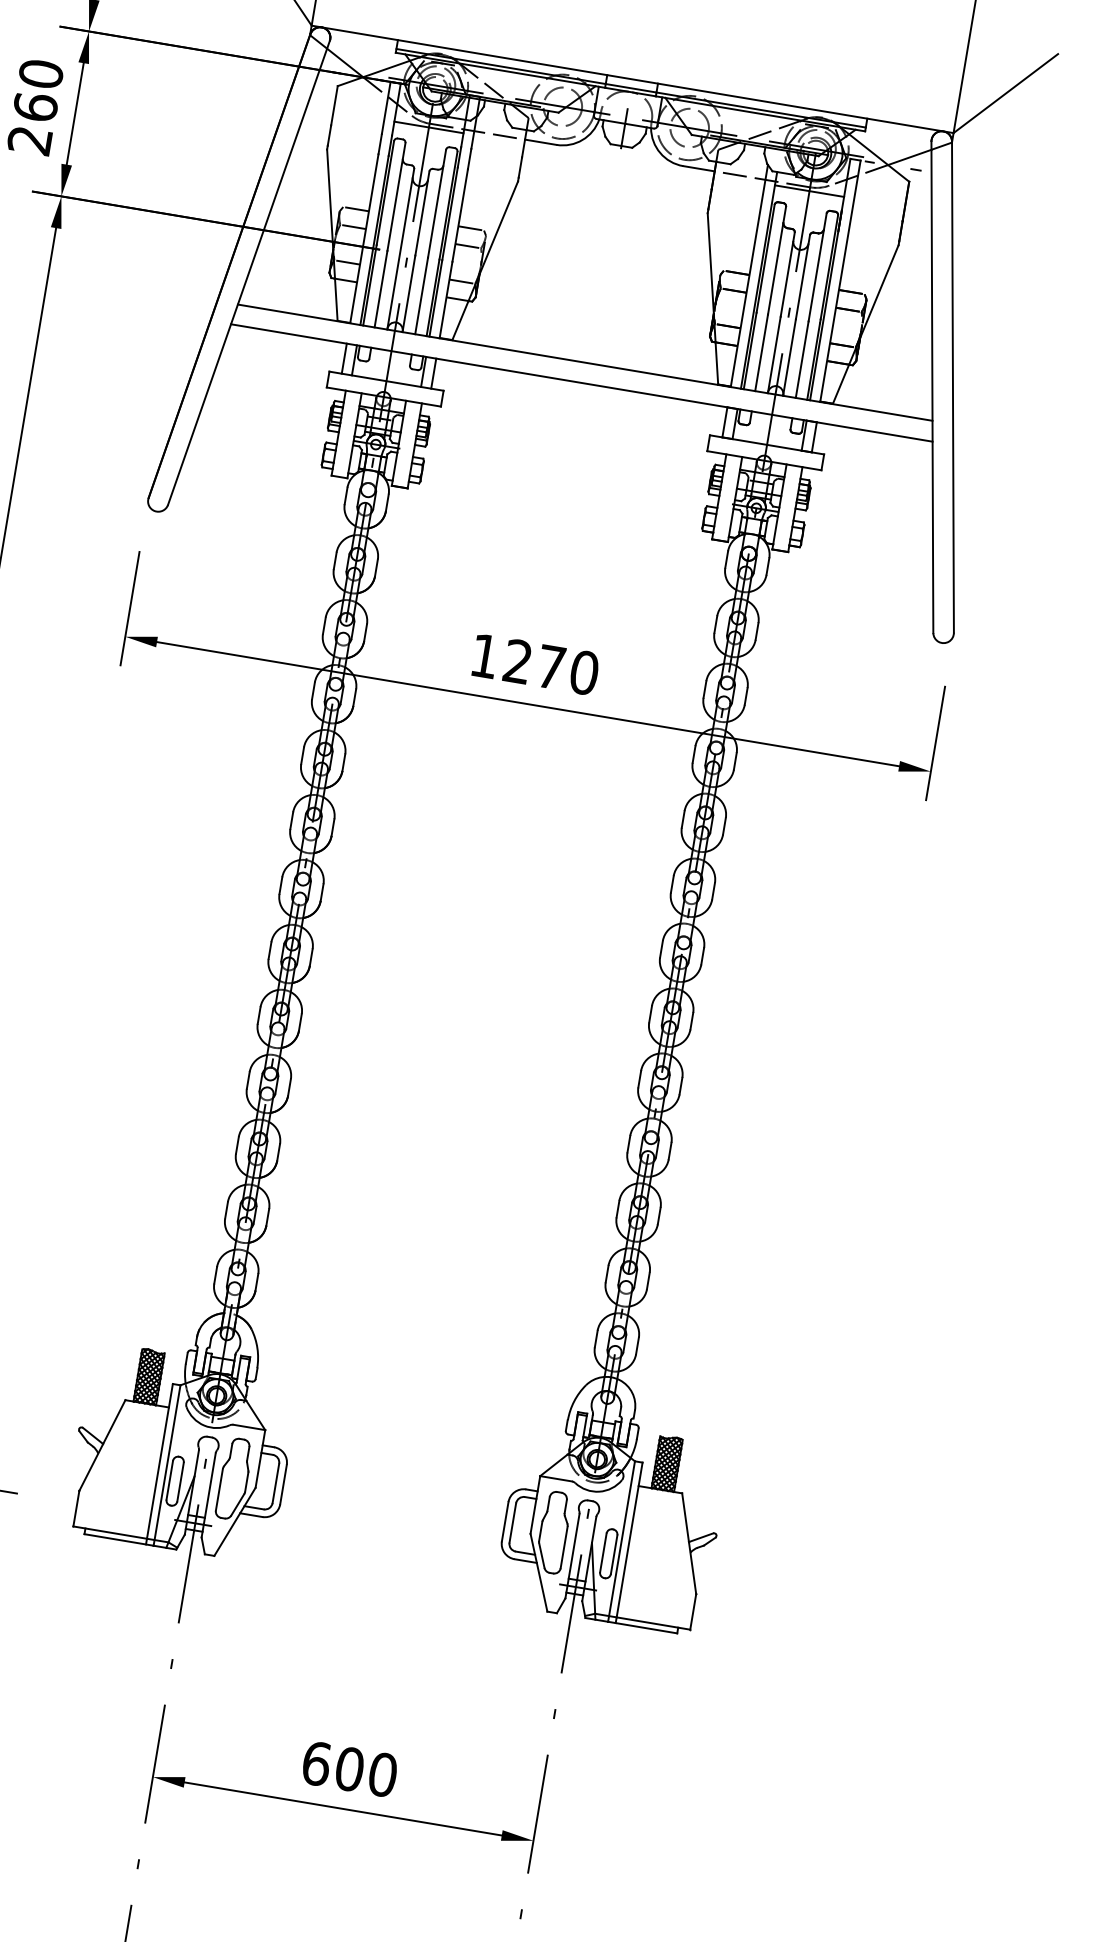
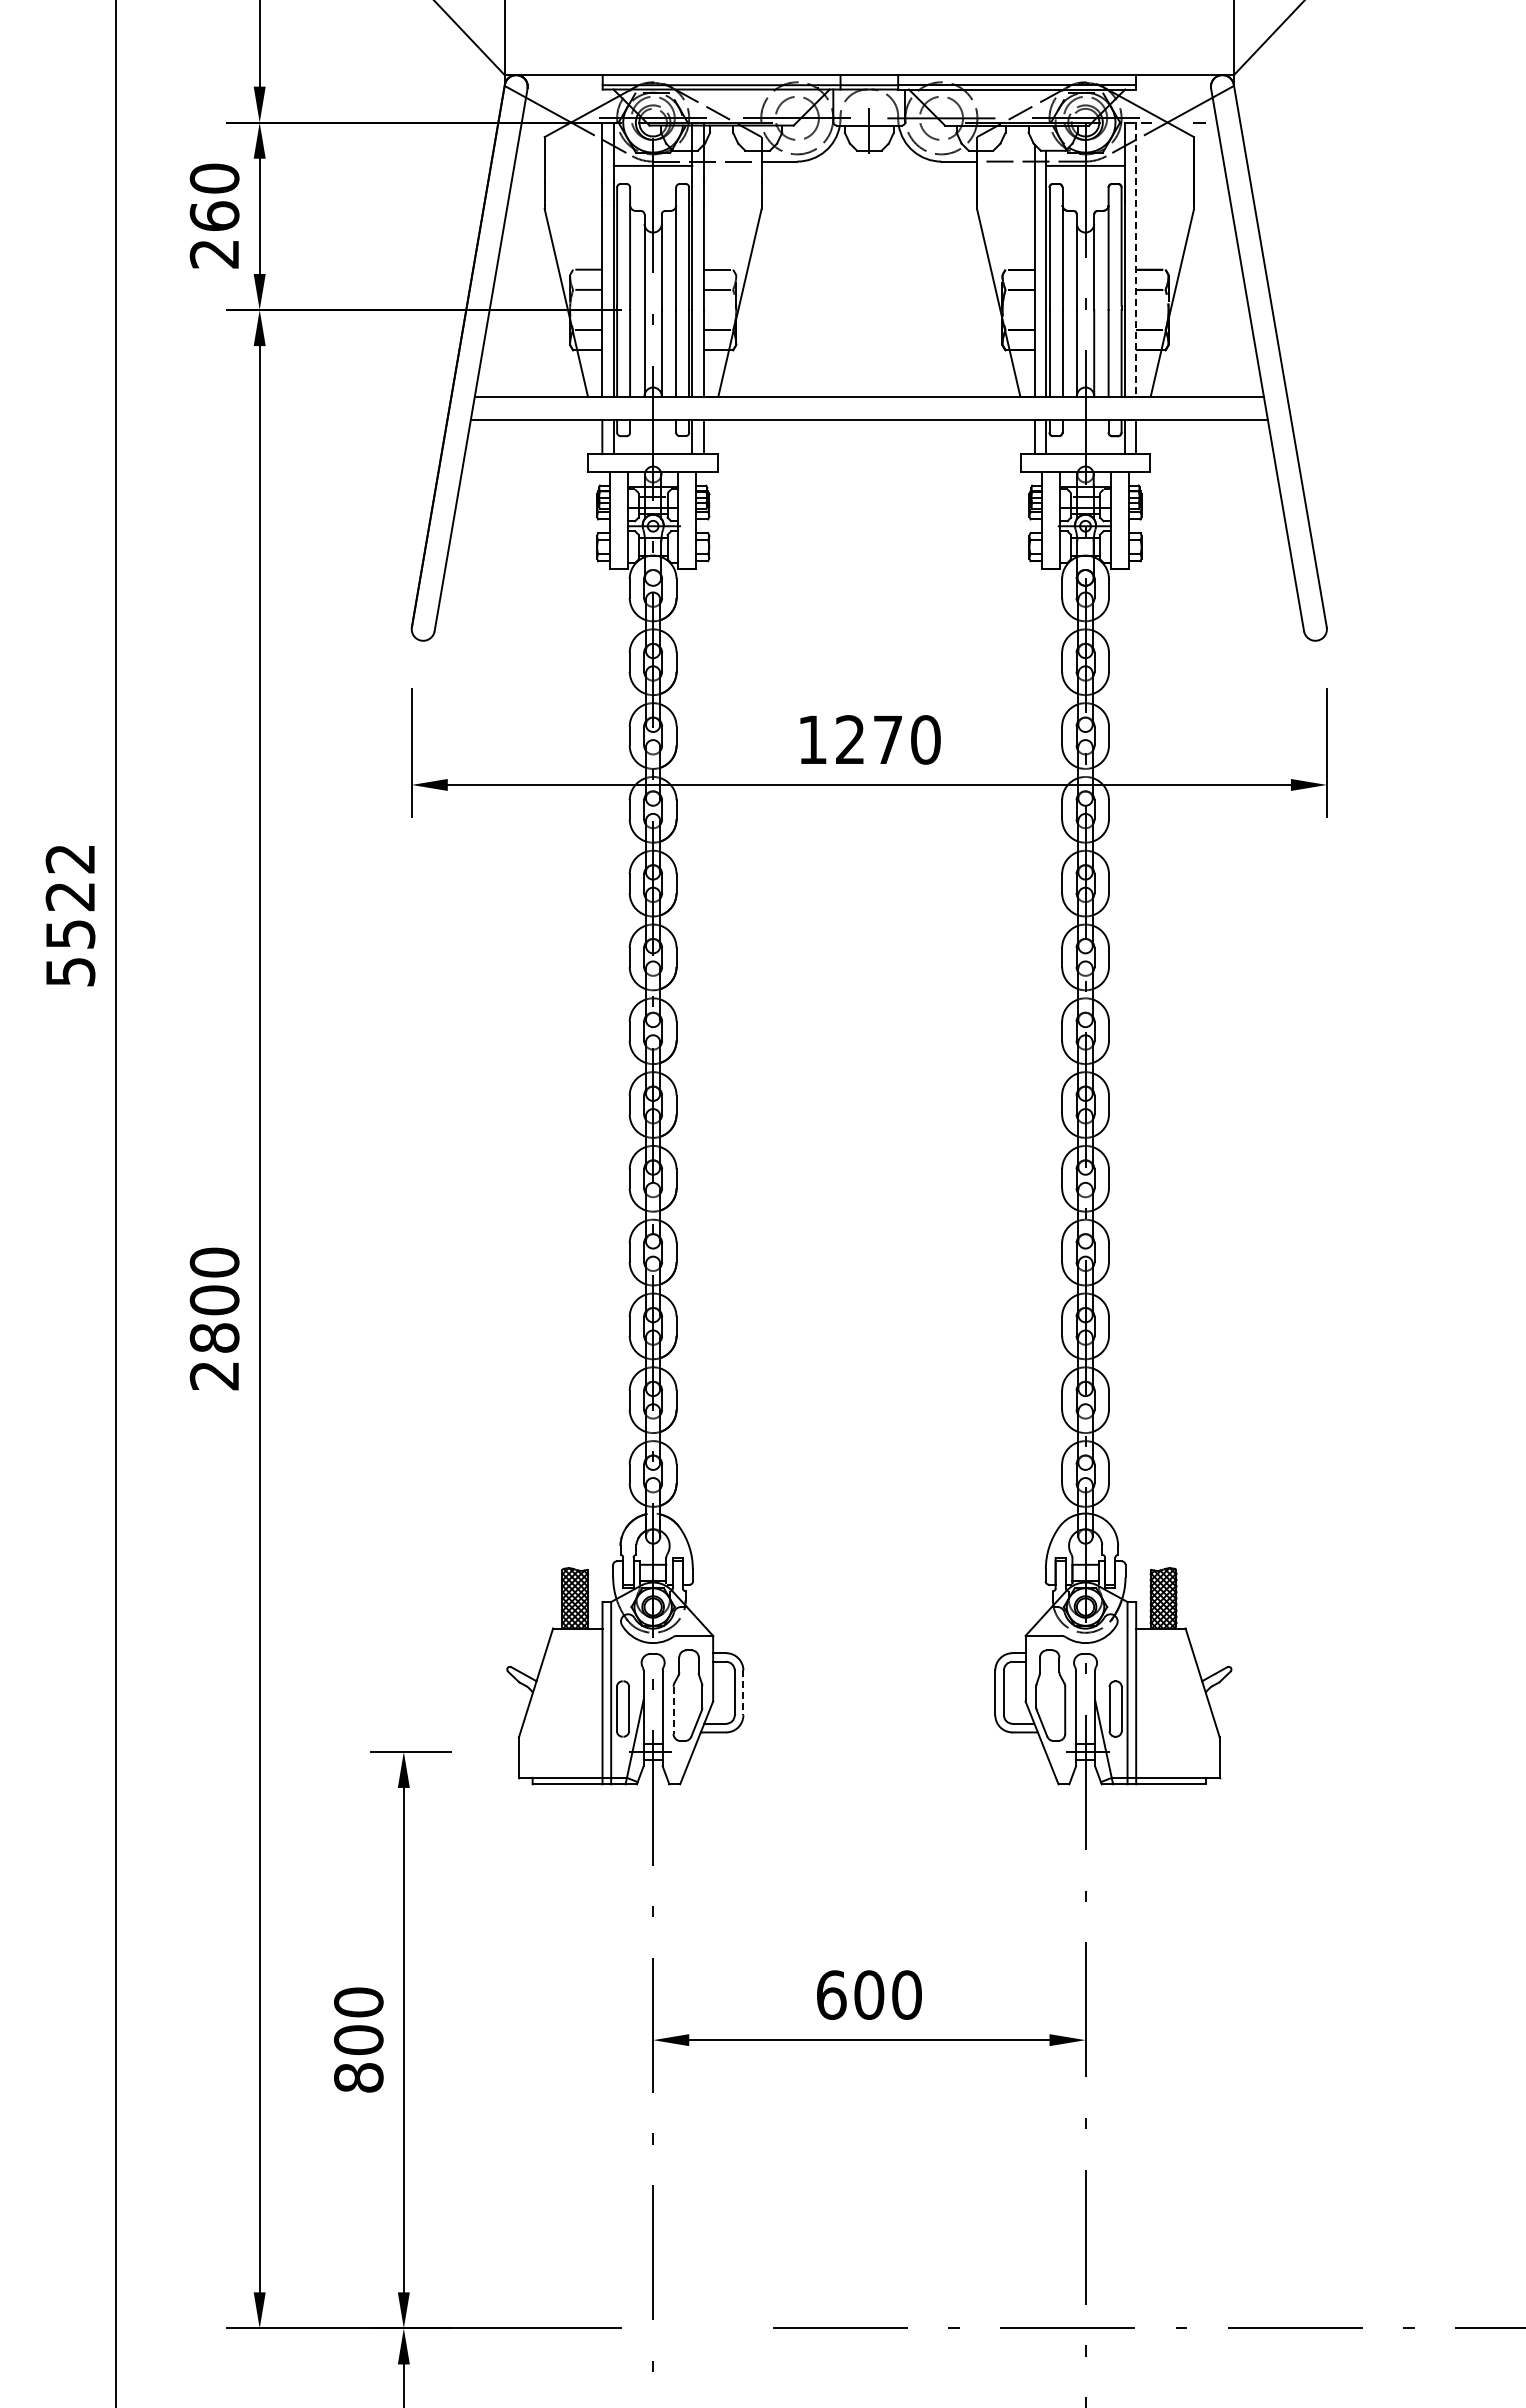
line: (840, 281) -> (1136, 260), solid -> dashed
line: (283, 1485) -> (743, 1693), solid -> dashed
line: (219, 1489) -> (673, 1710), solid -> dashed

